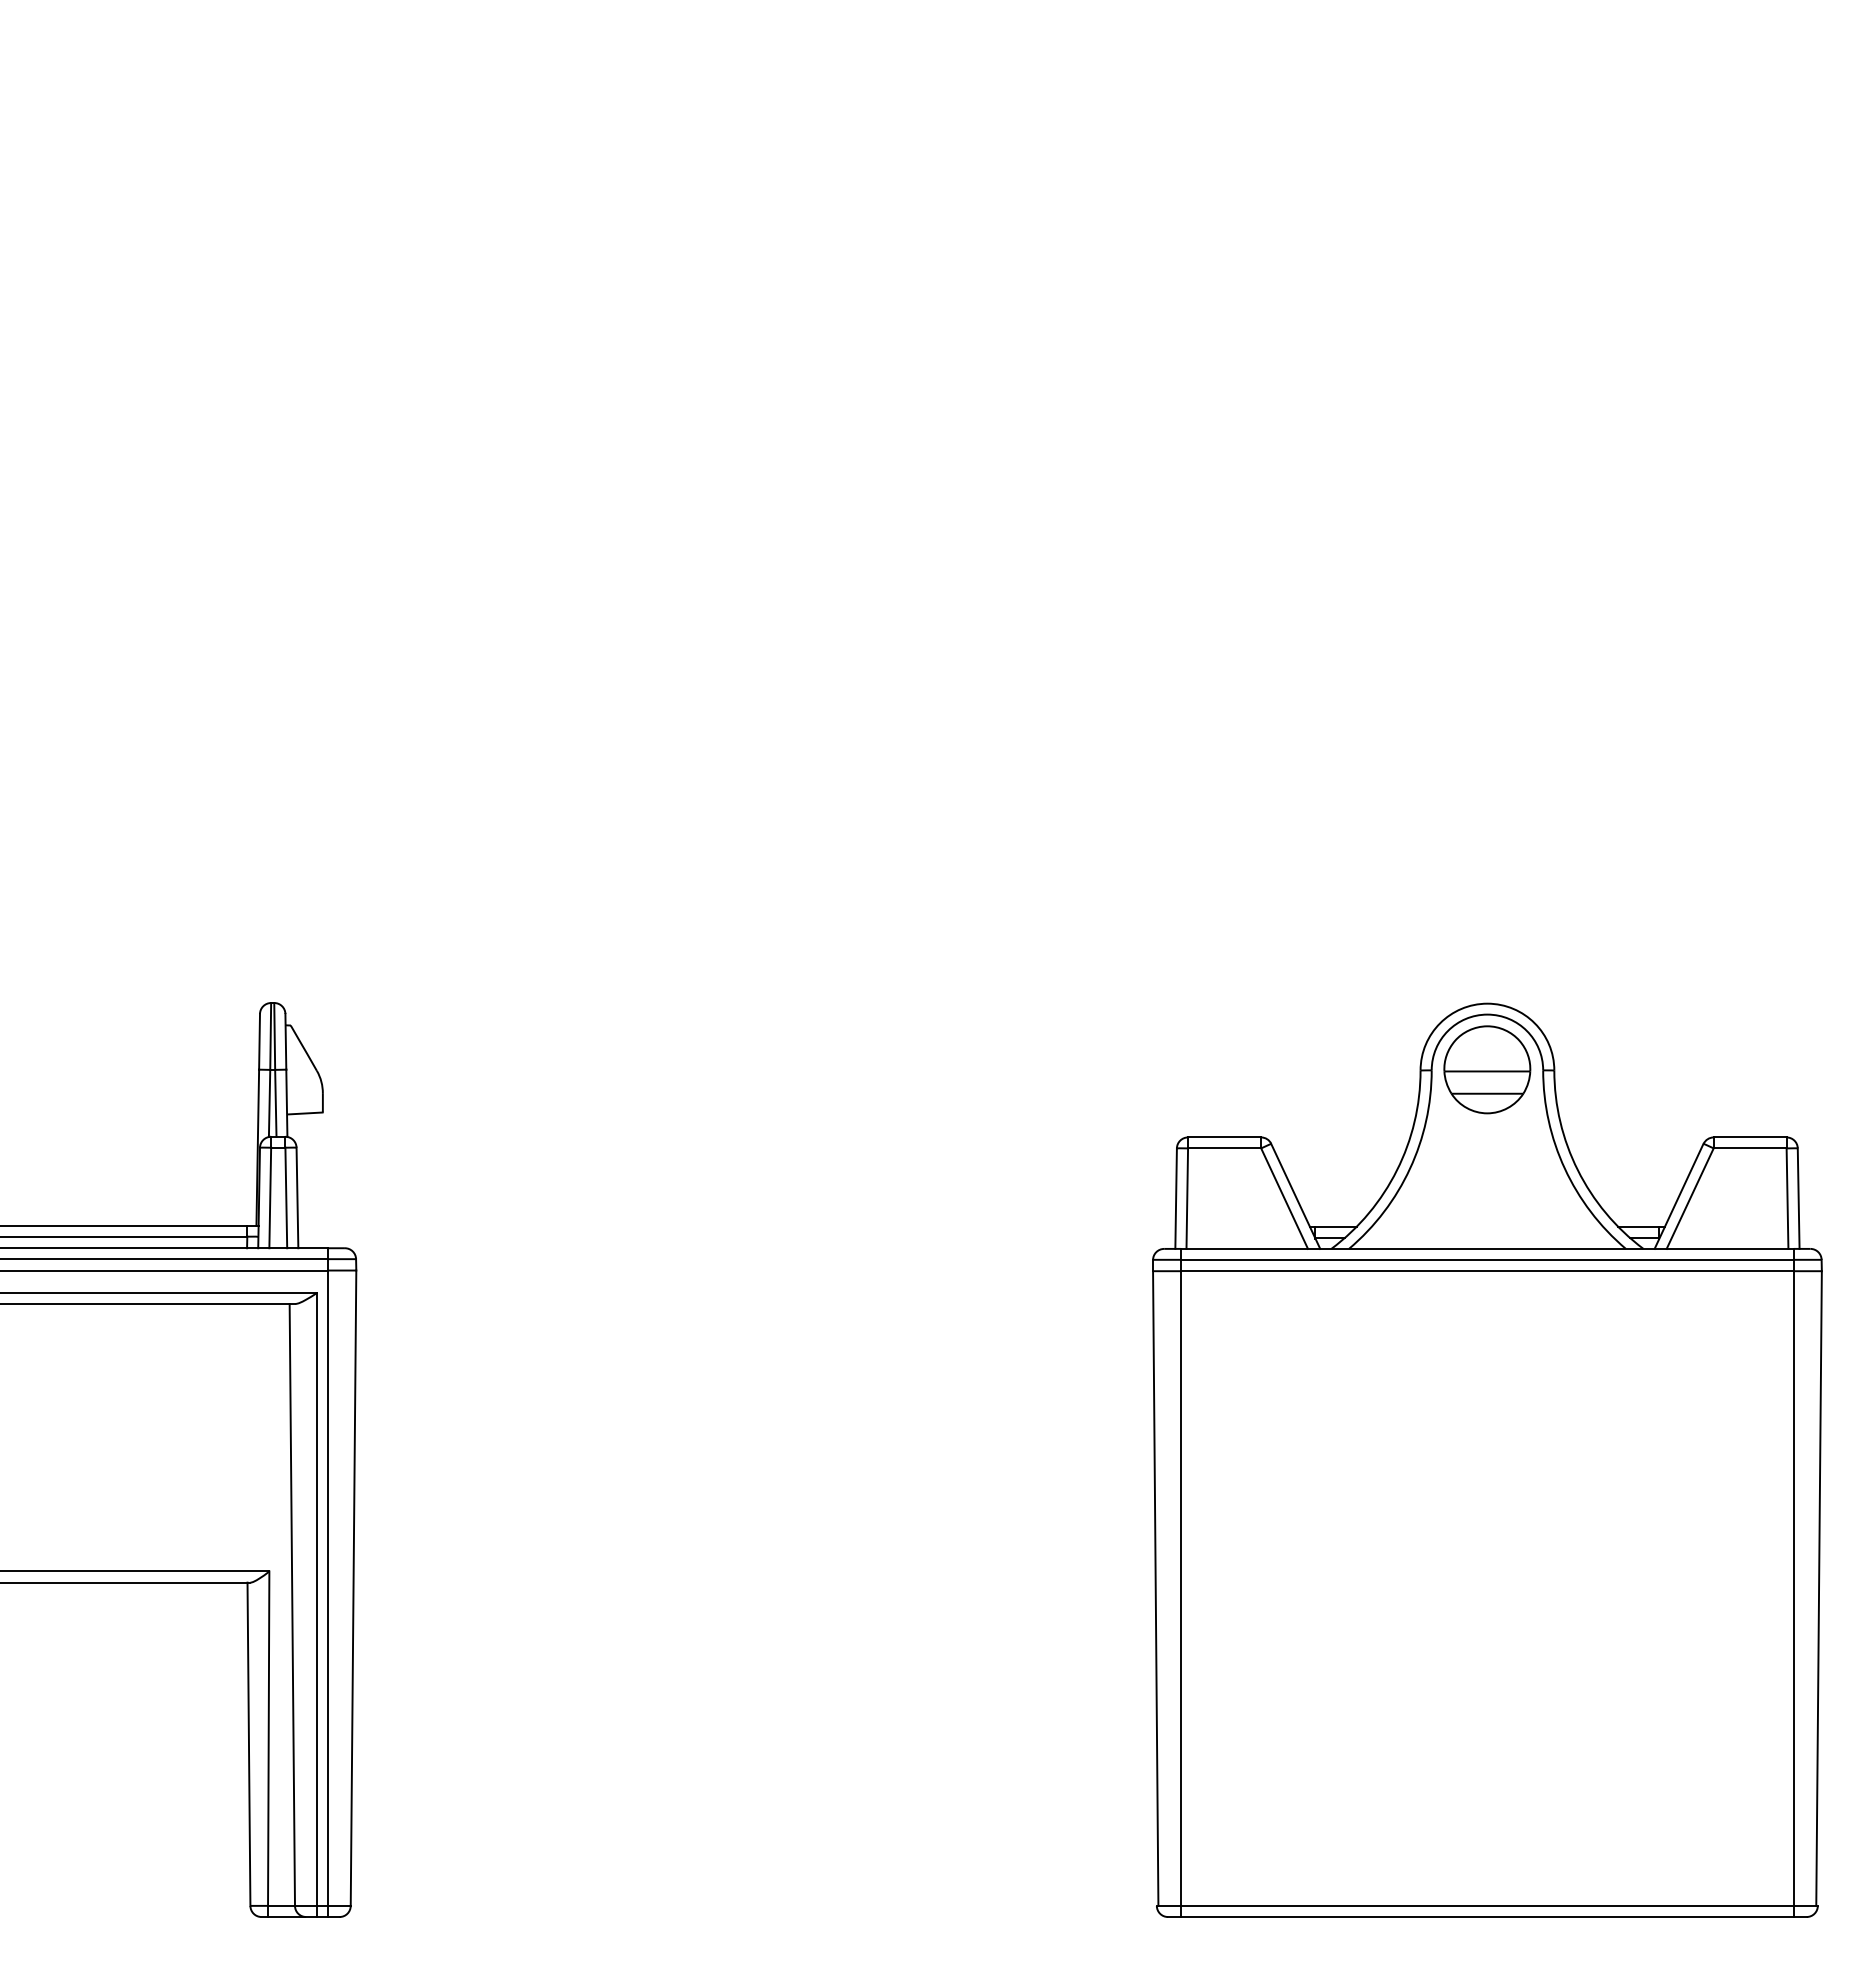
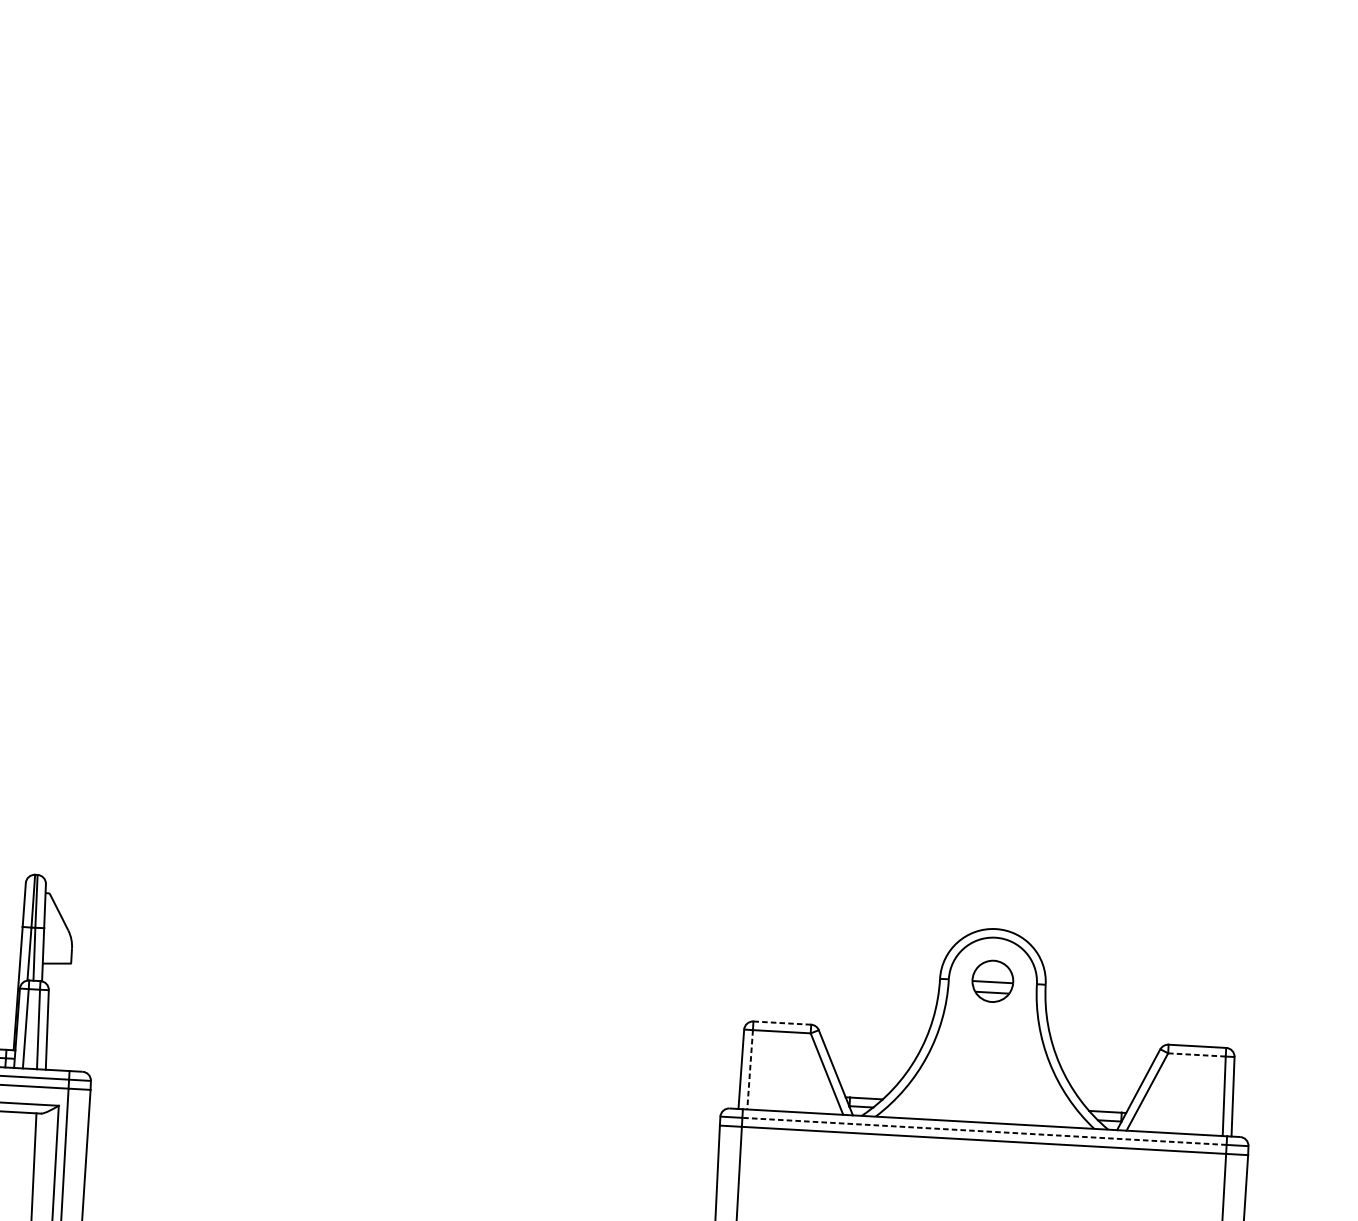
part: (1487, 1069) -> (992, 981), size x0.6
line: (1224, 1137) -> (782, 1023), solid -> dashed
line: (1749, 1148) -> (1196, 1055), solid -> dashed
line: (1187, 1199) -> (750, 1070), solid -> dashed
line: (1487, 1259) -> (984, 1131), solid -> dashed

